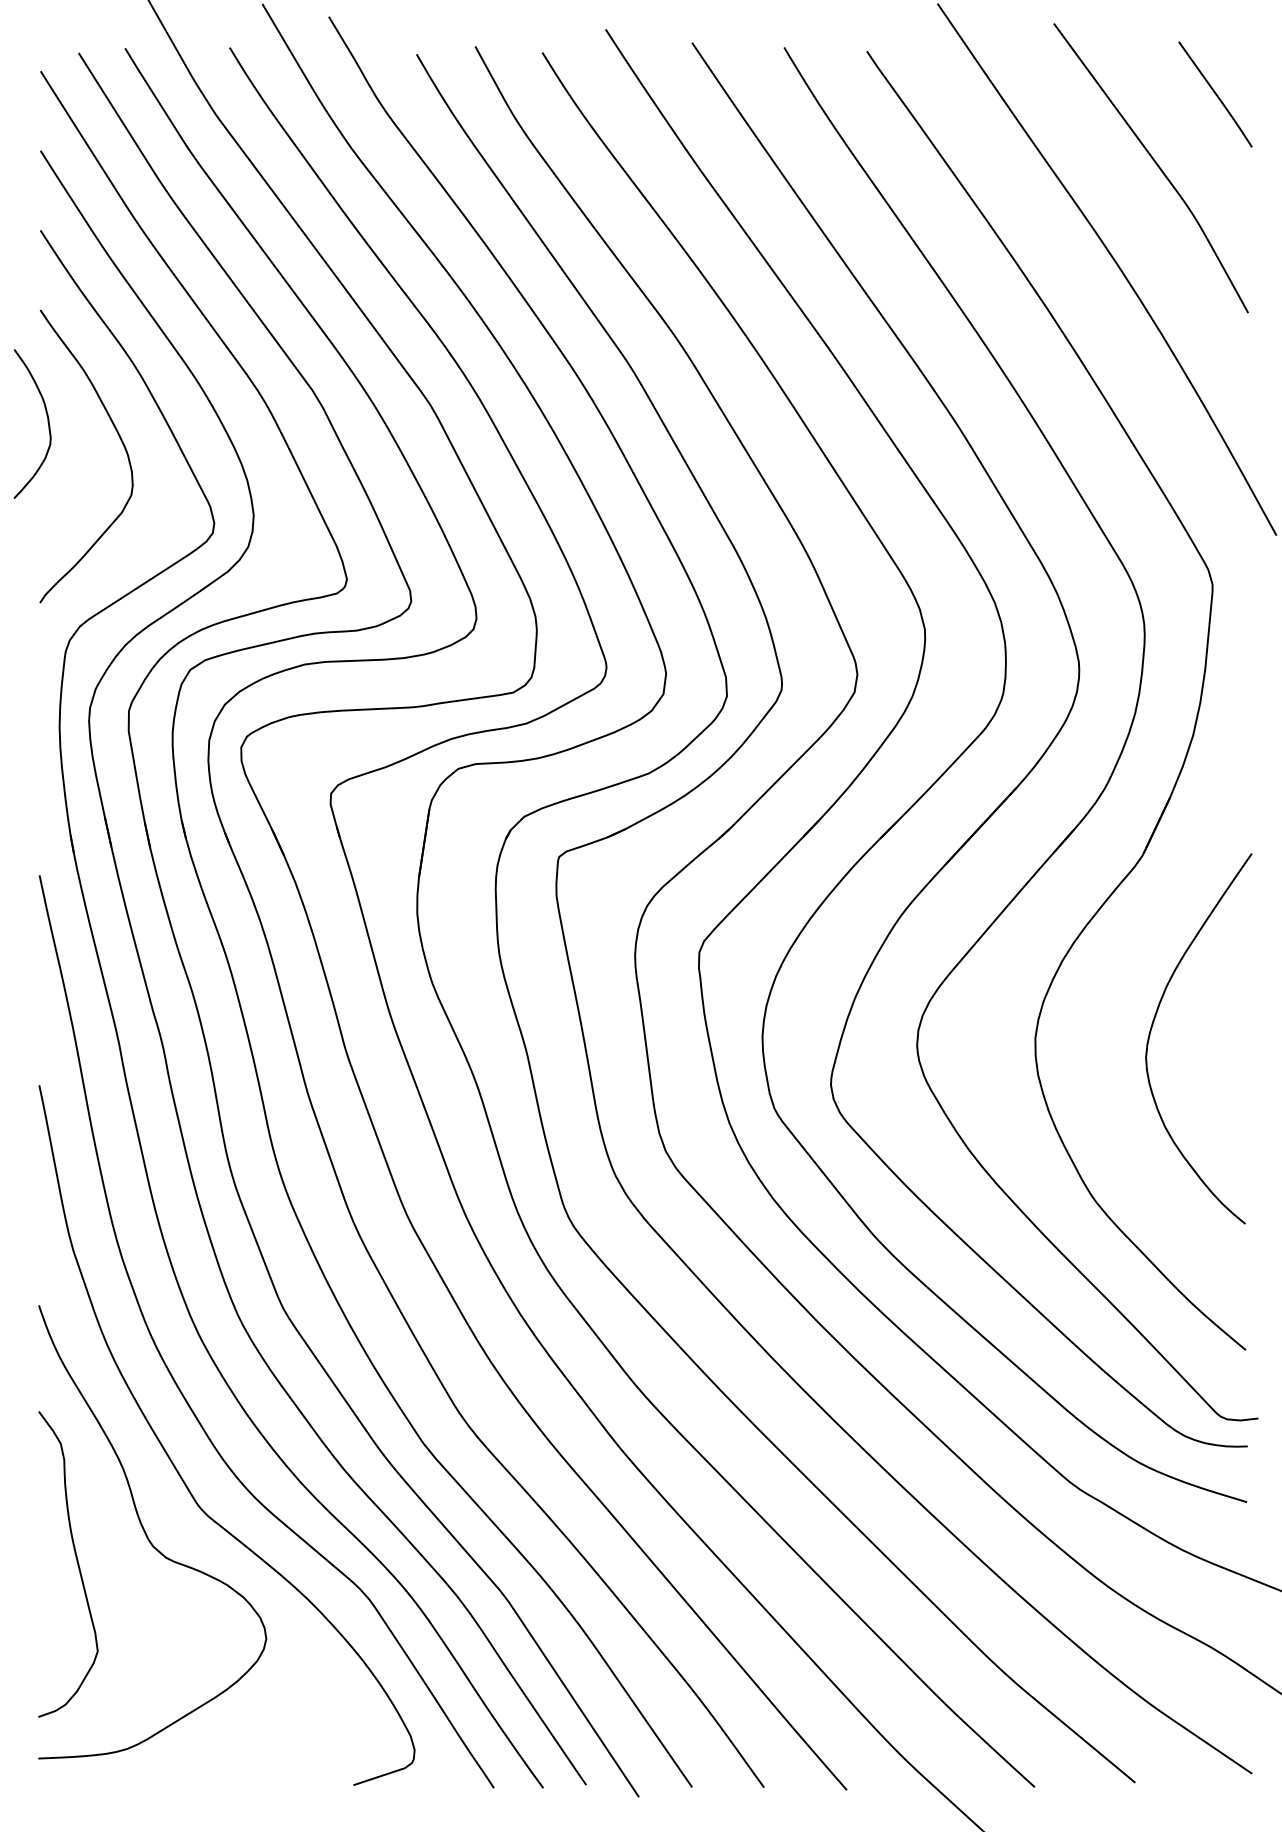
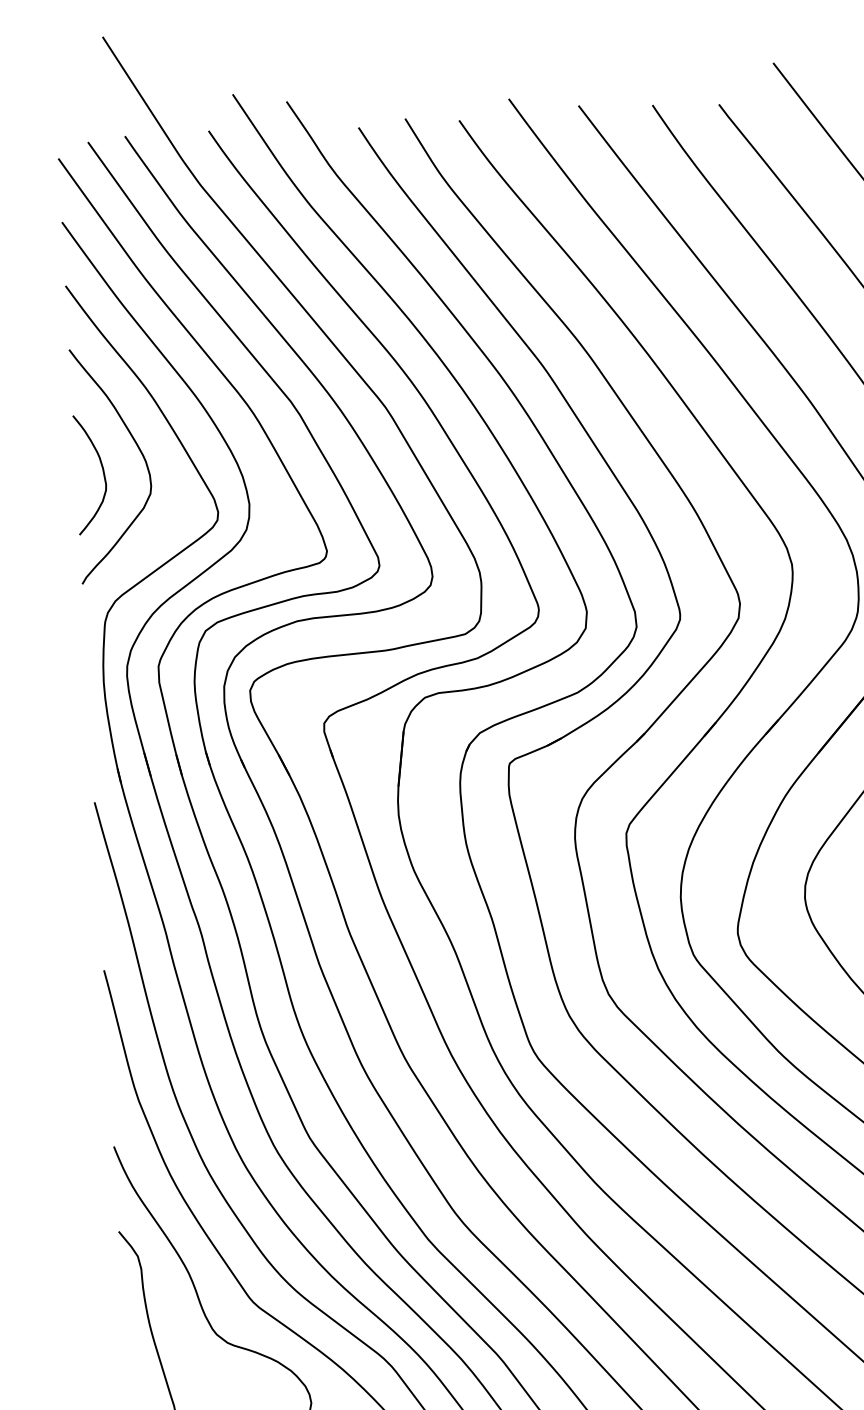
curve: (47, 422) -> (102, 472), moved

